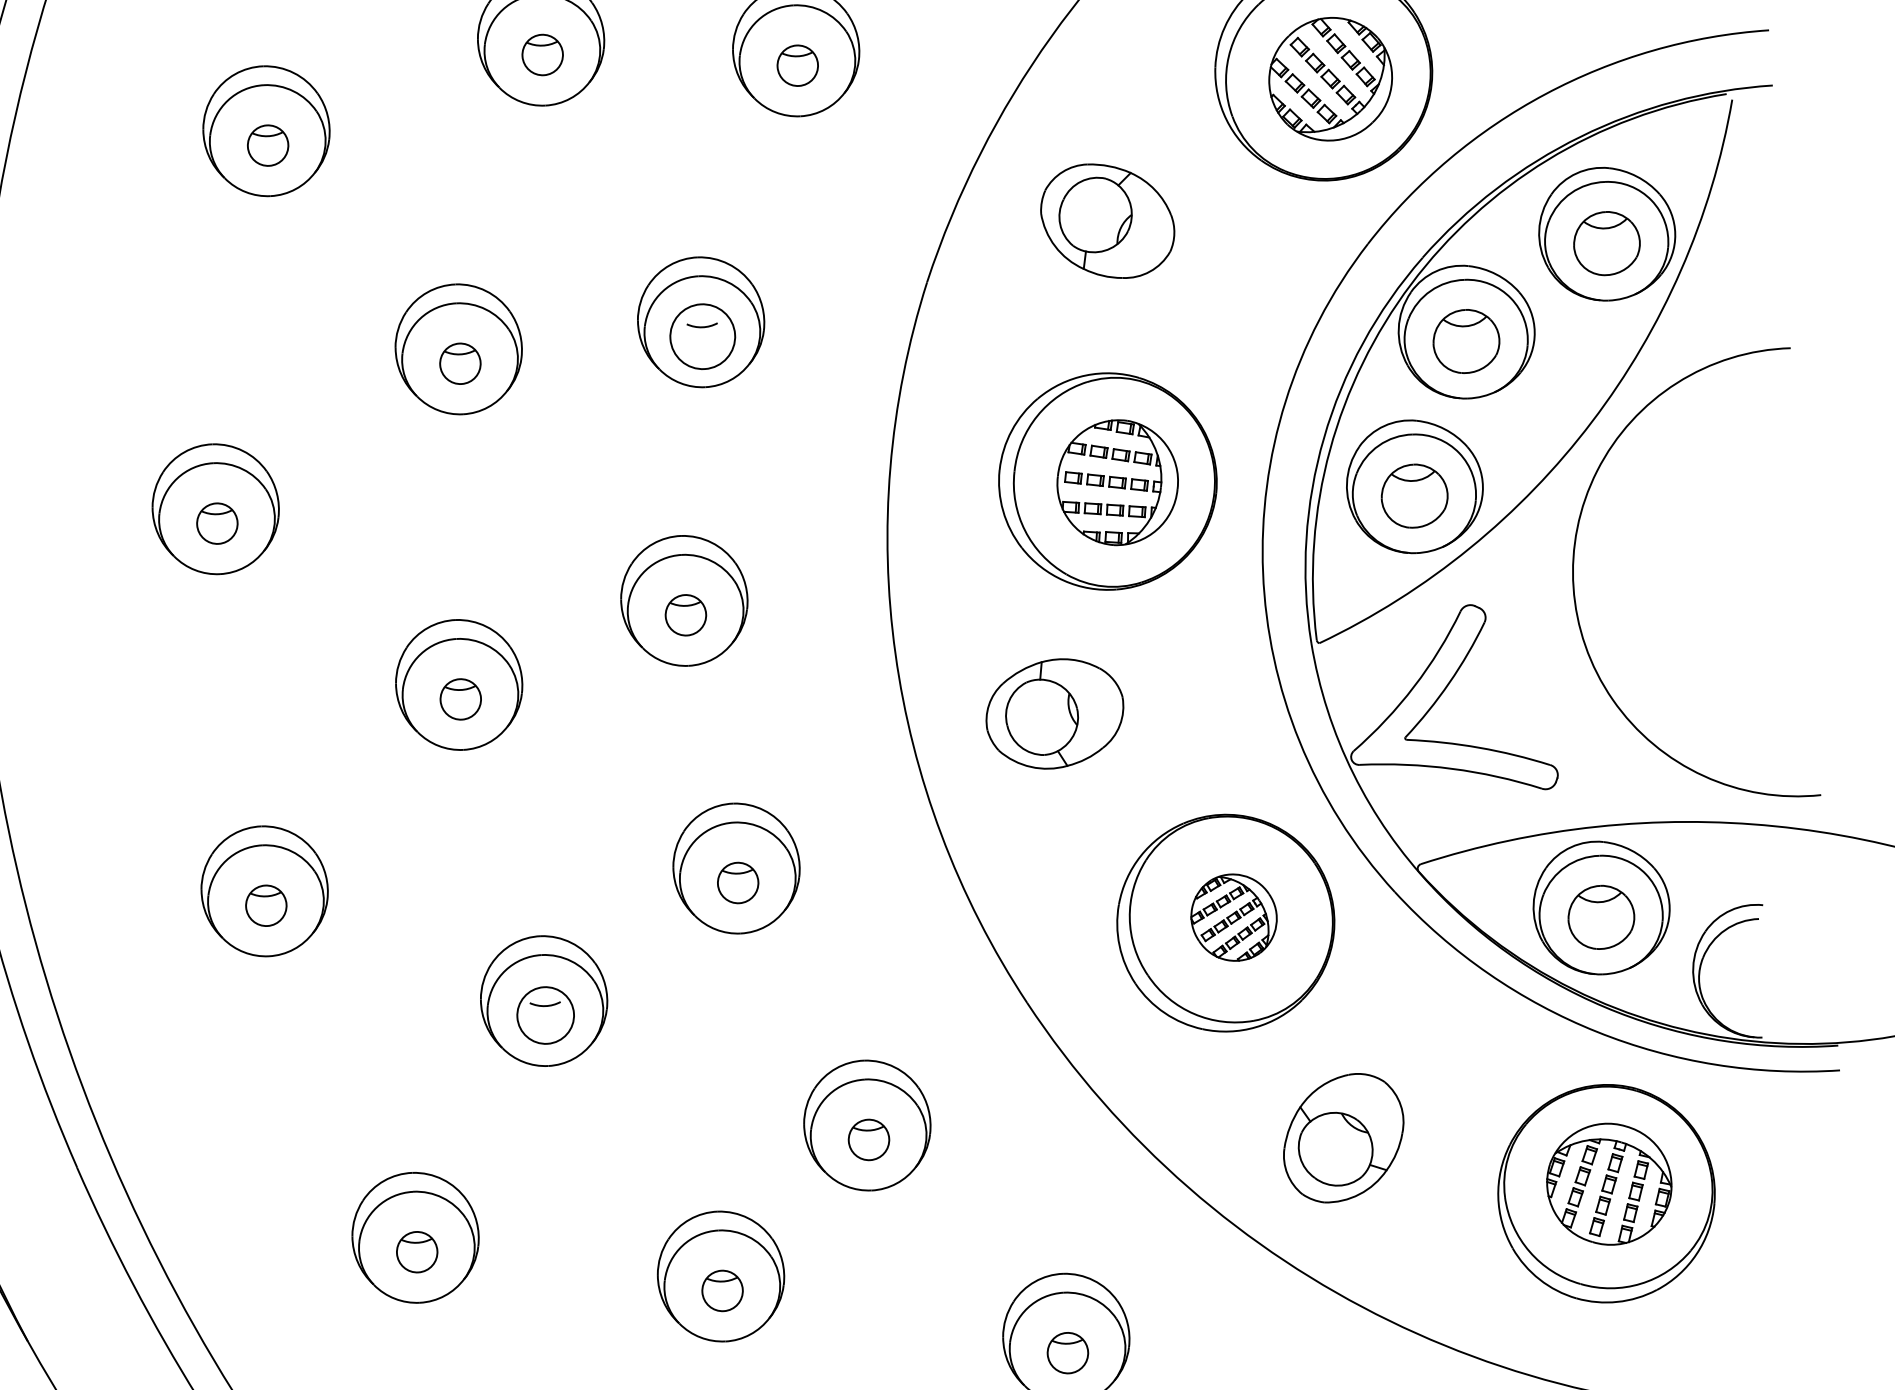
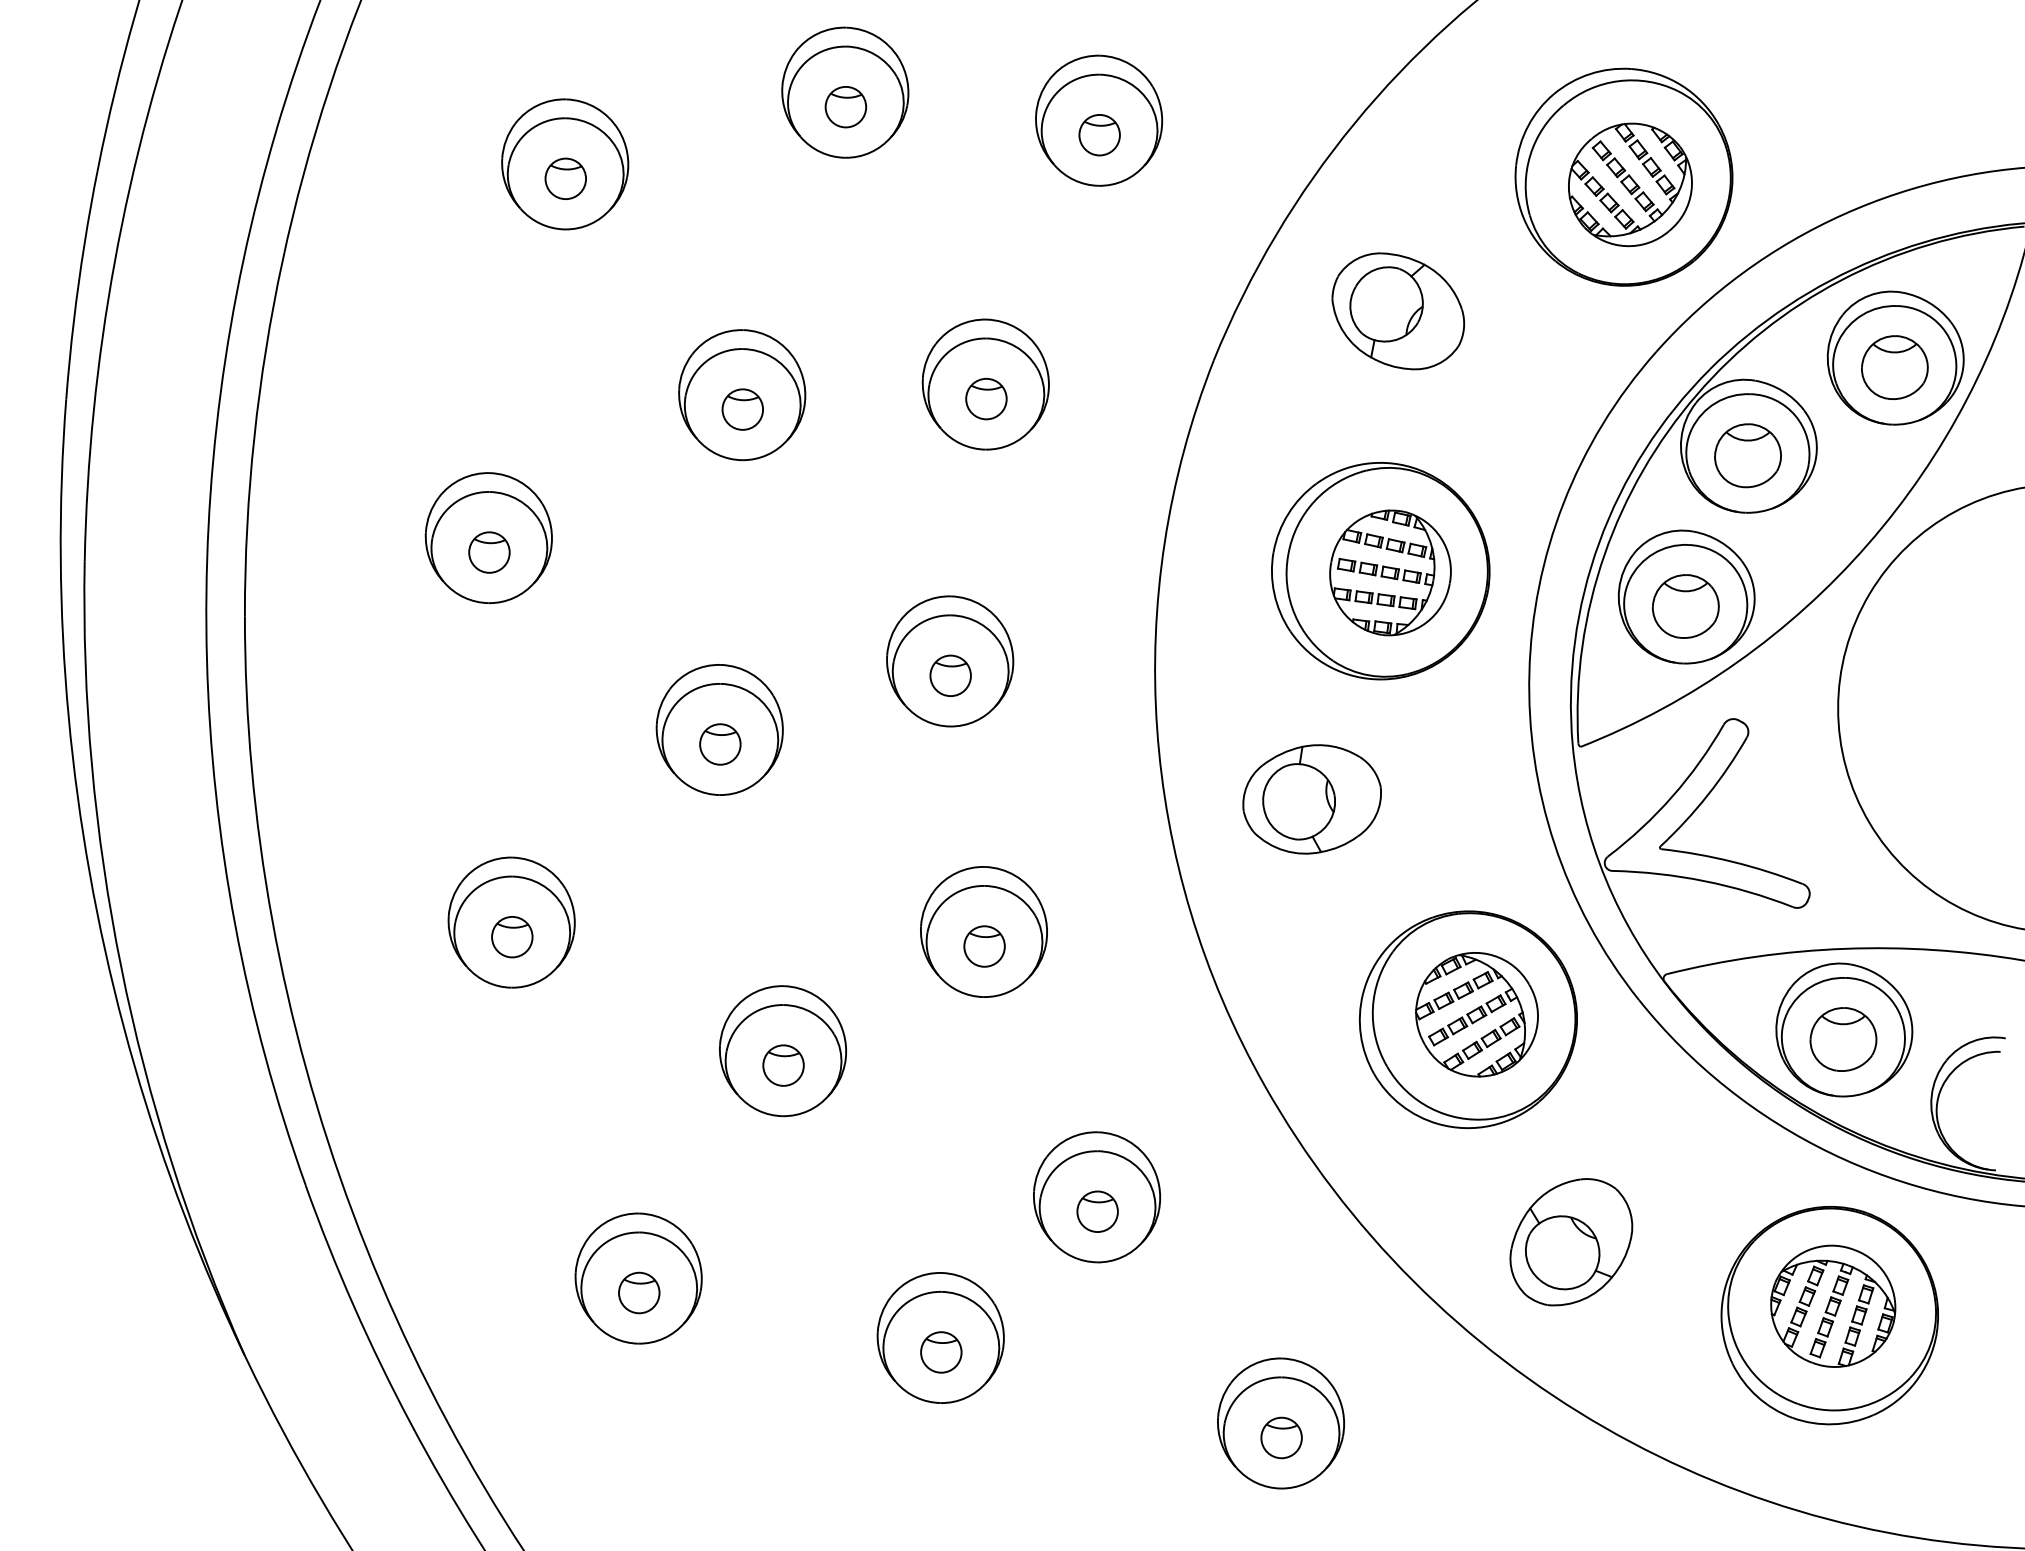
circle: (702, 336) -> (986, 398), size x0.62
part: (1233, 917) -> (1476, 1014), size x1.43
circle: (545, 1015) -> (783, 1065), size x0.71

